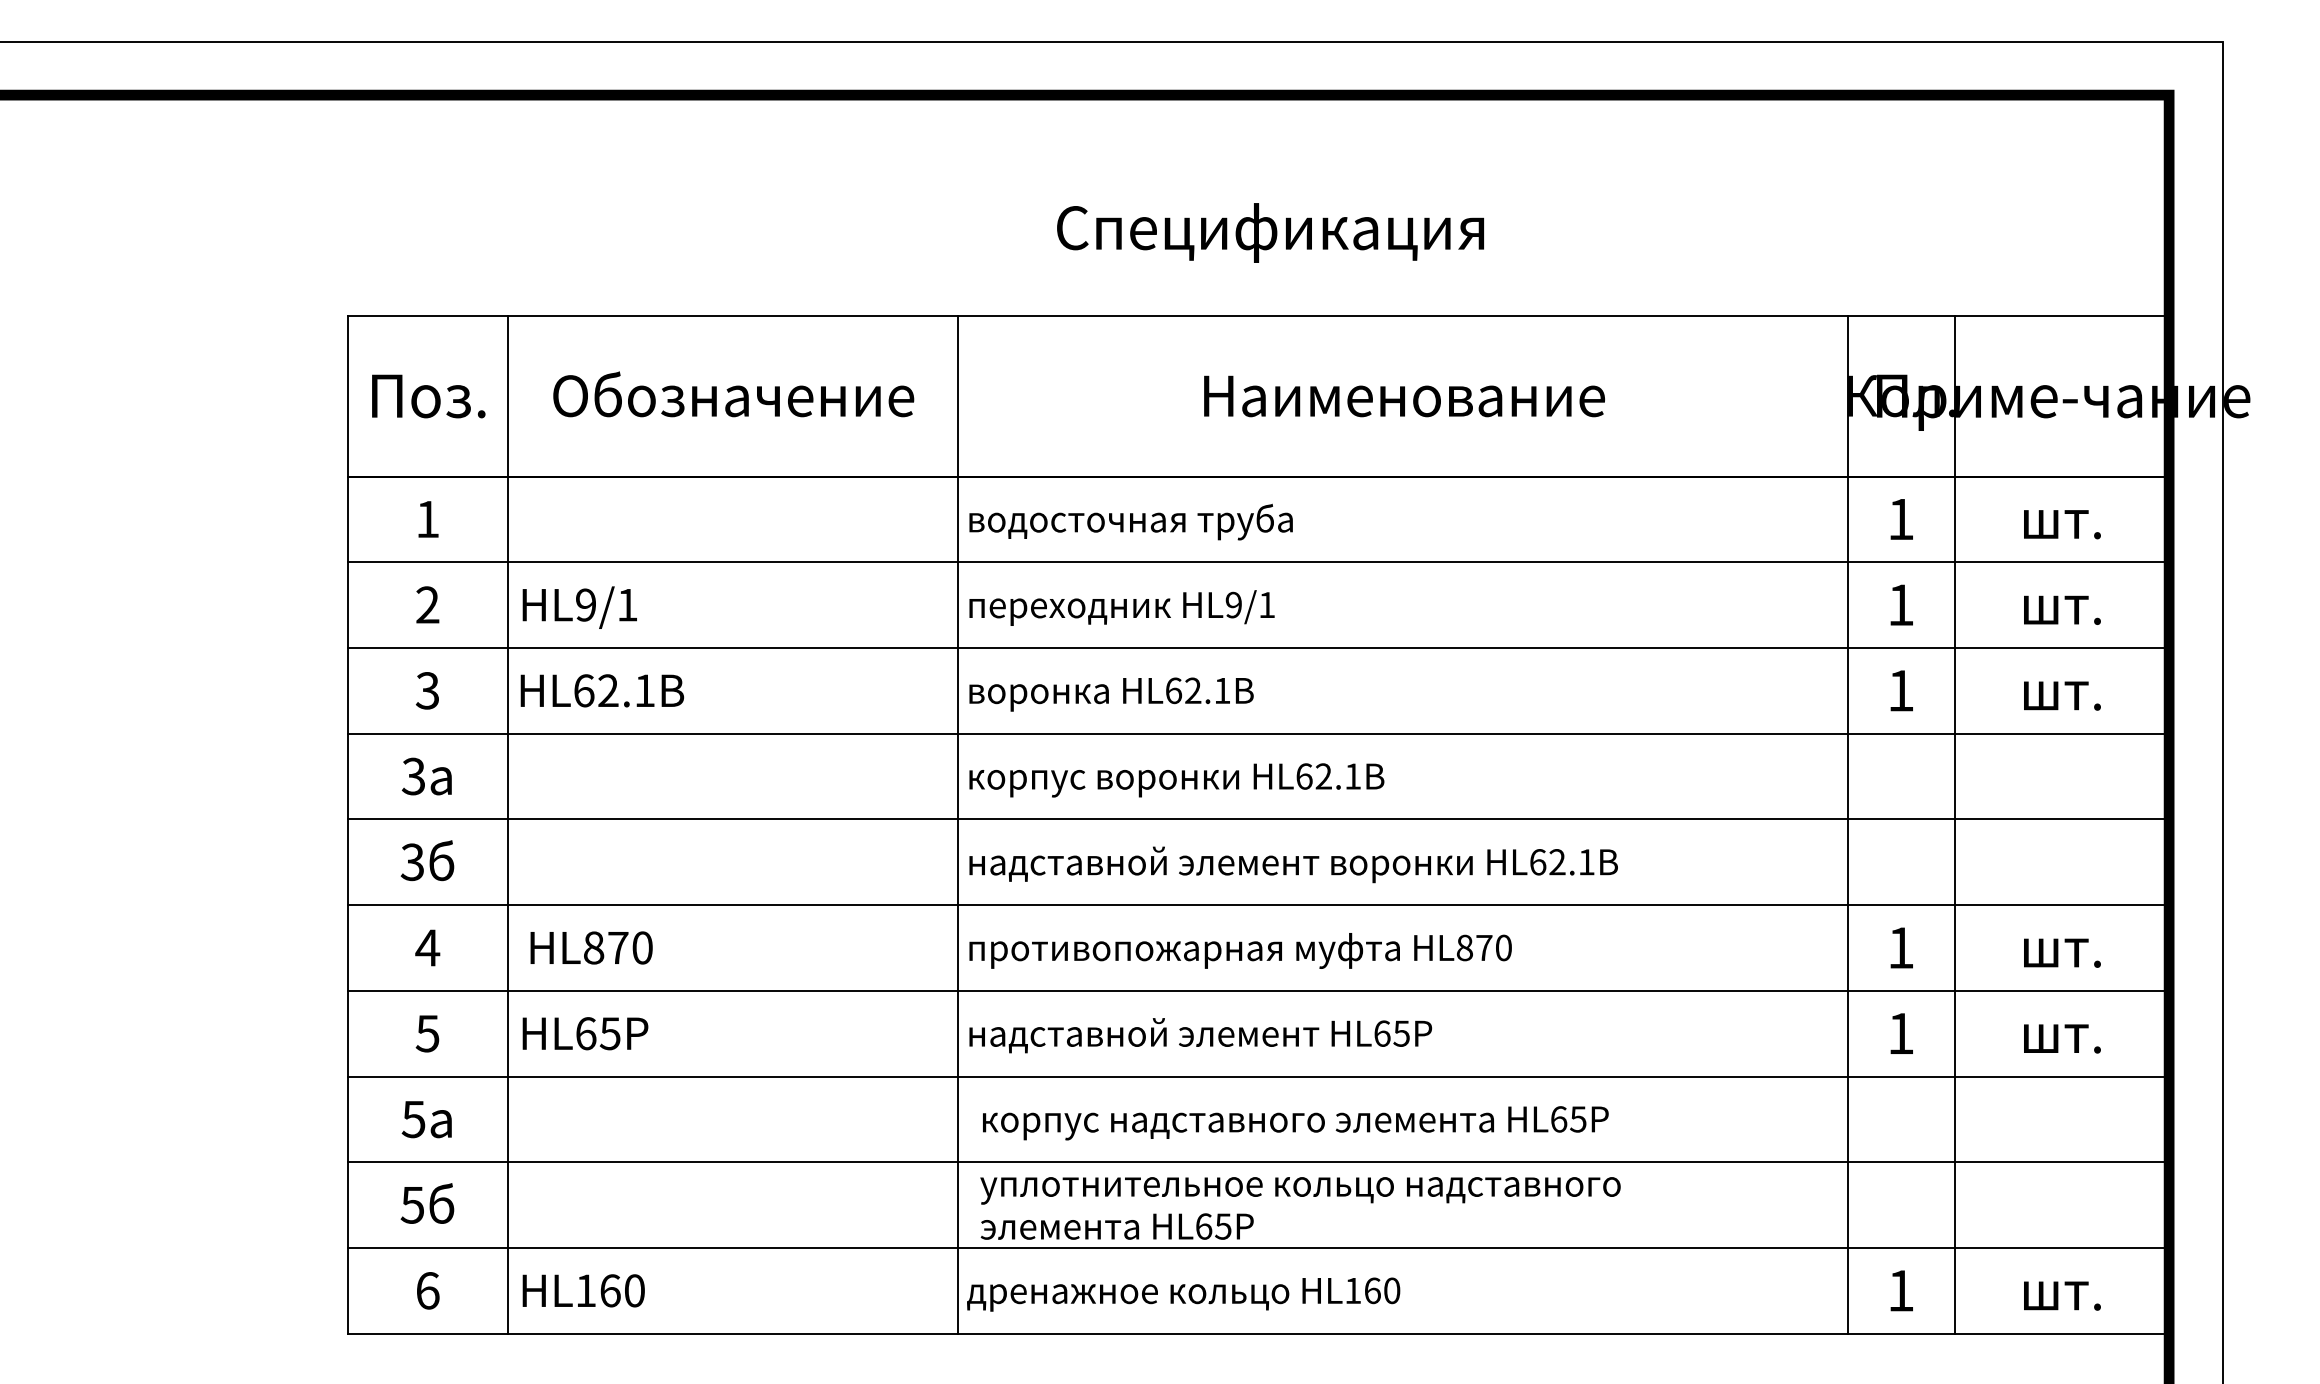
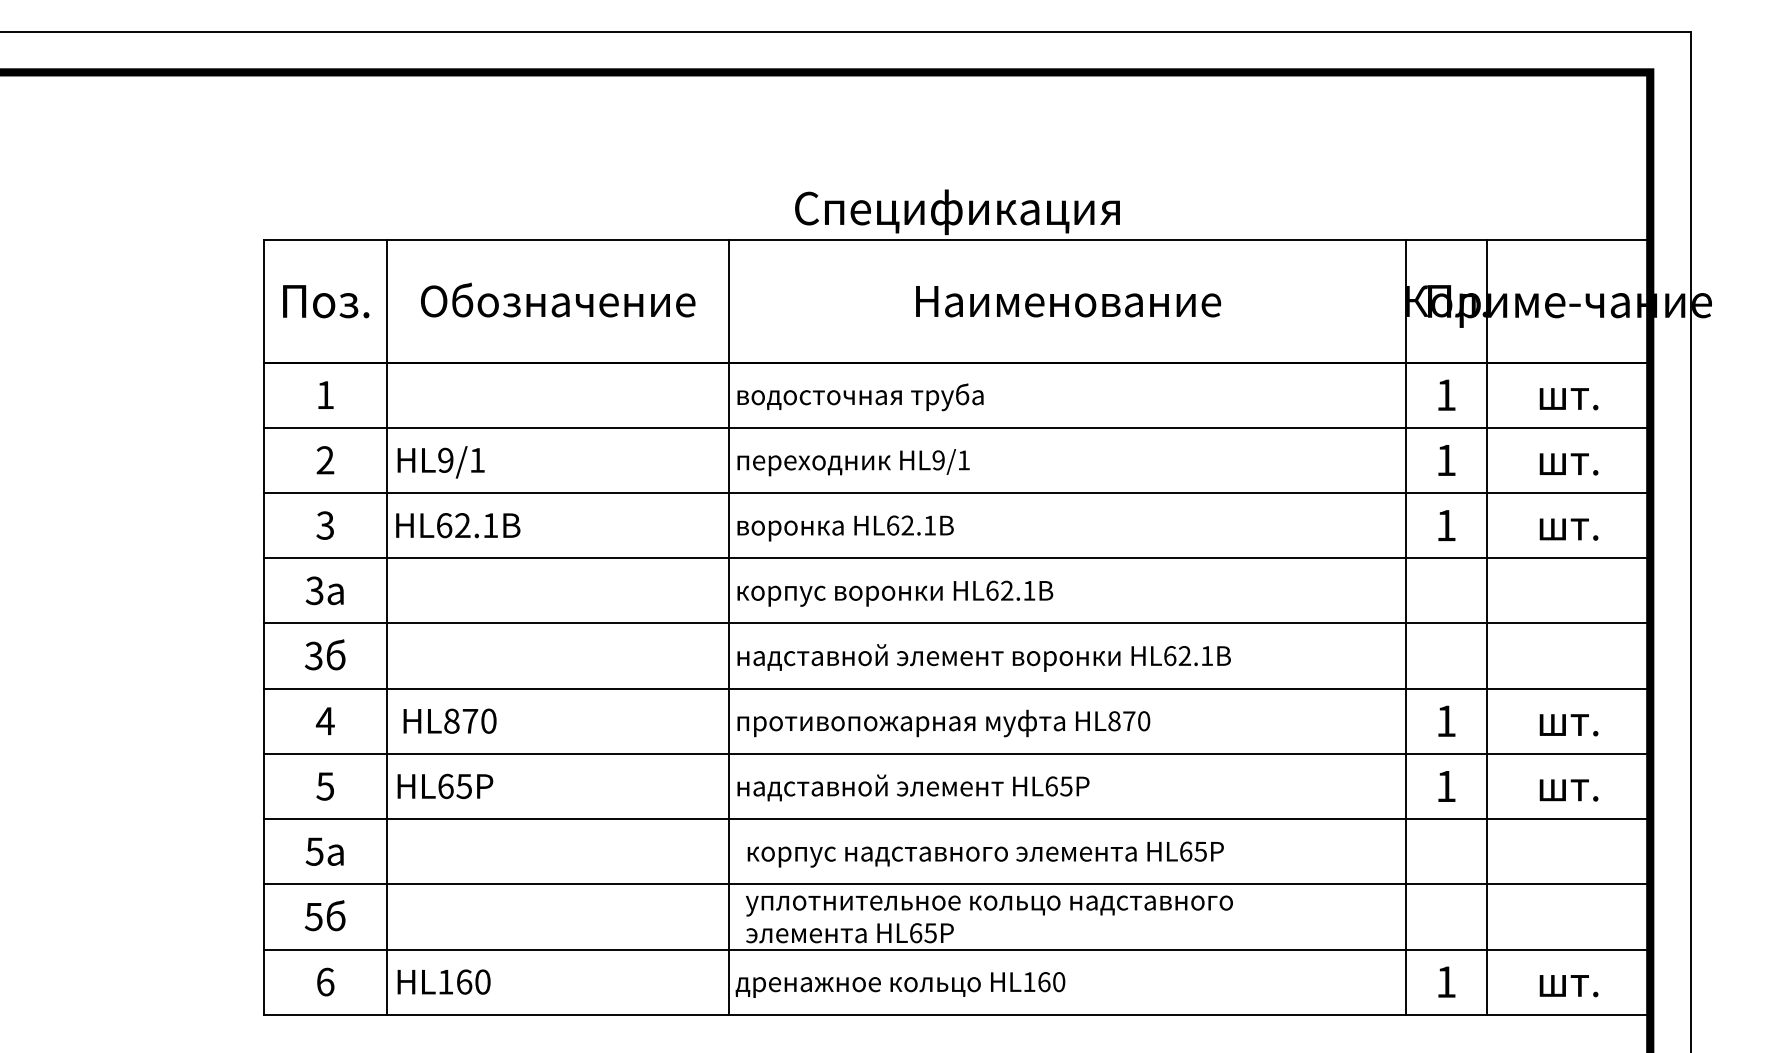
text: (1270, 232) -> (957, 211), moved

